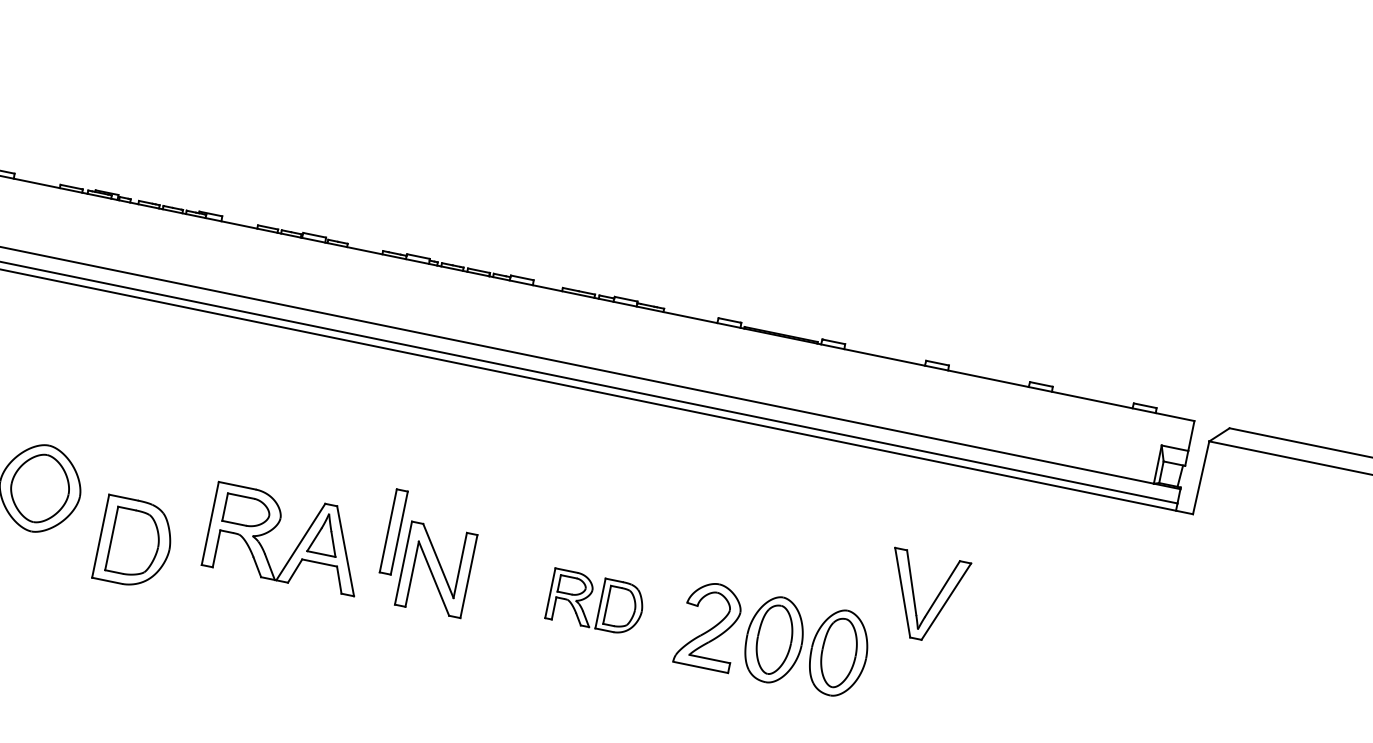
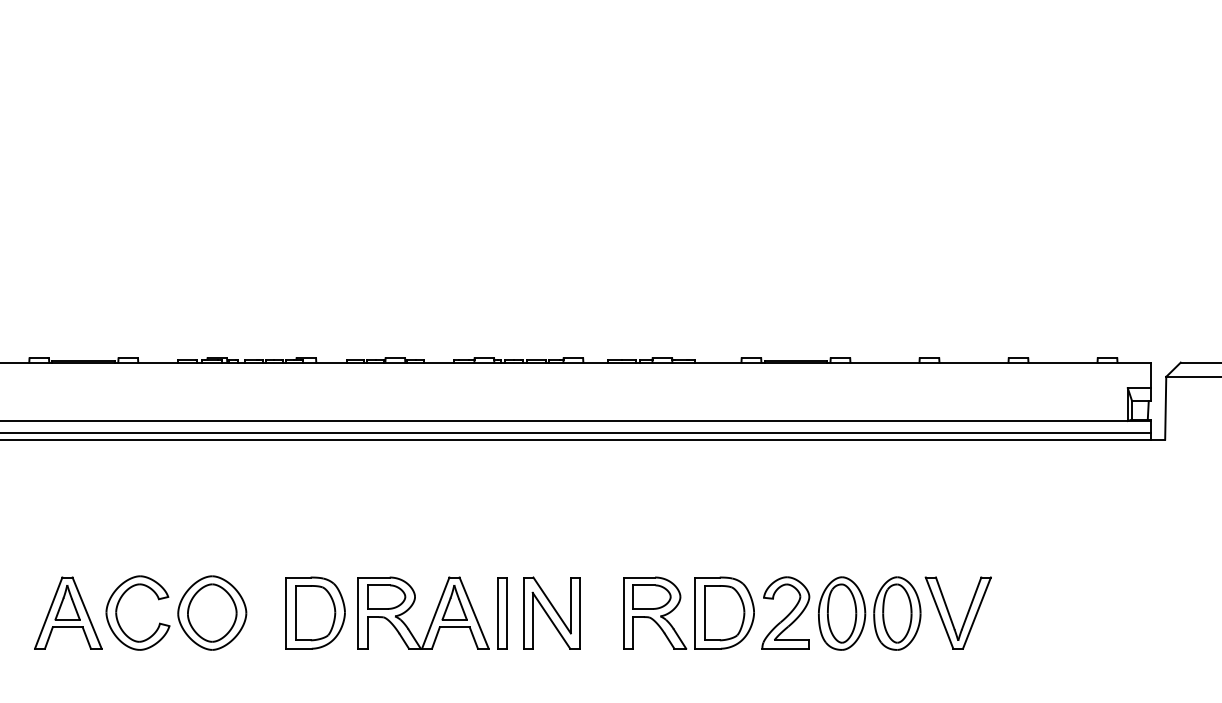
part: (393, 532) -> (502, 613), moved
part: (135, 542) -> (315, 612), moved
part: (915, 596) -> (950, 614), moved
part: (595, 601) -> (688, 612), size x1.67

